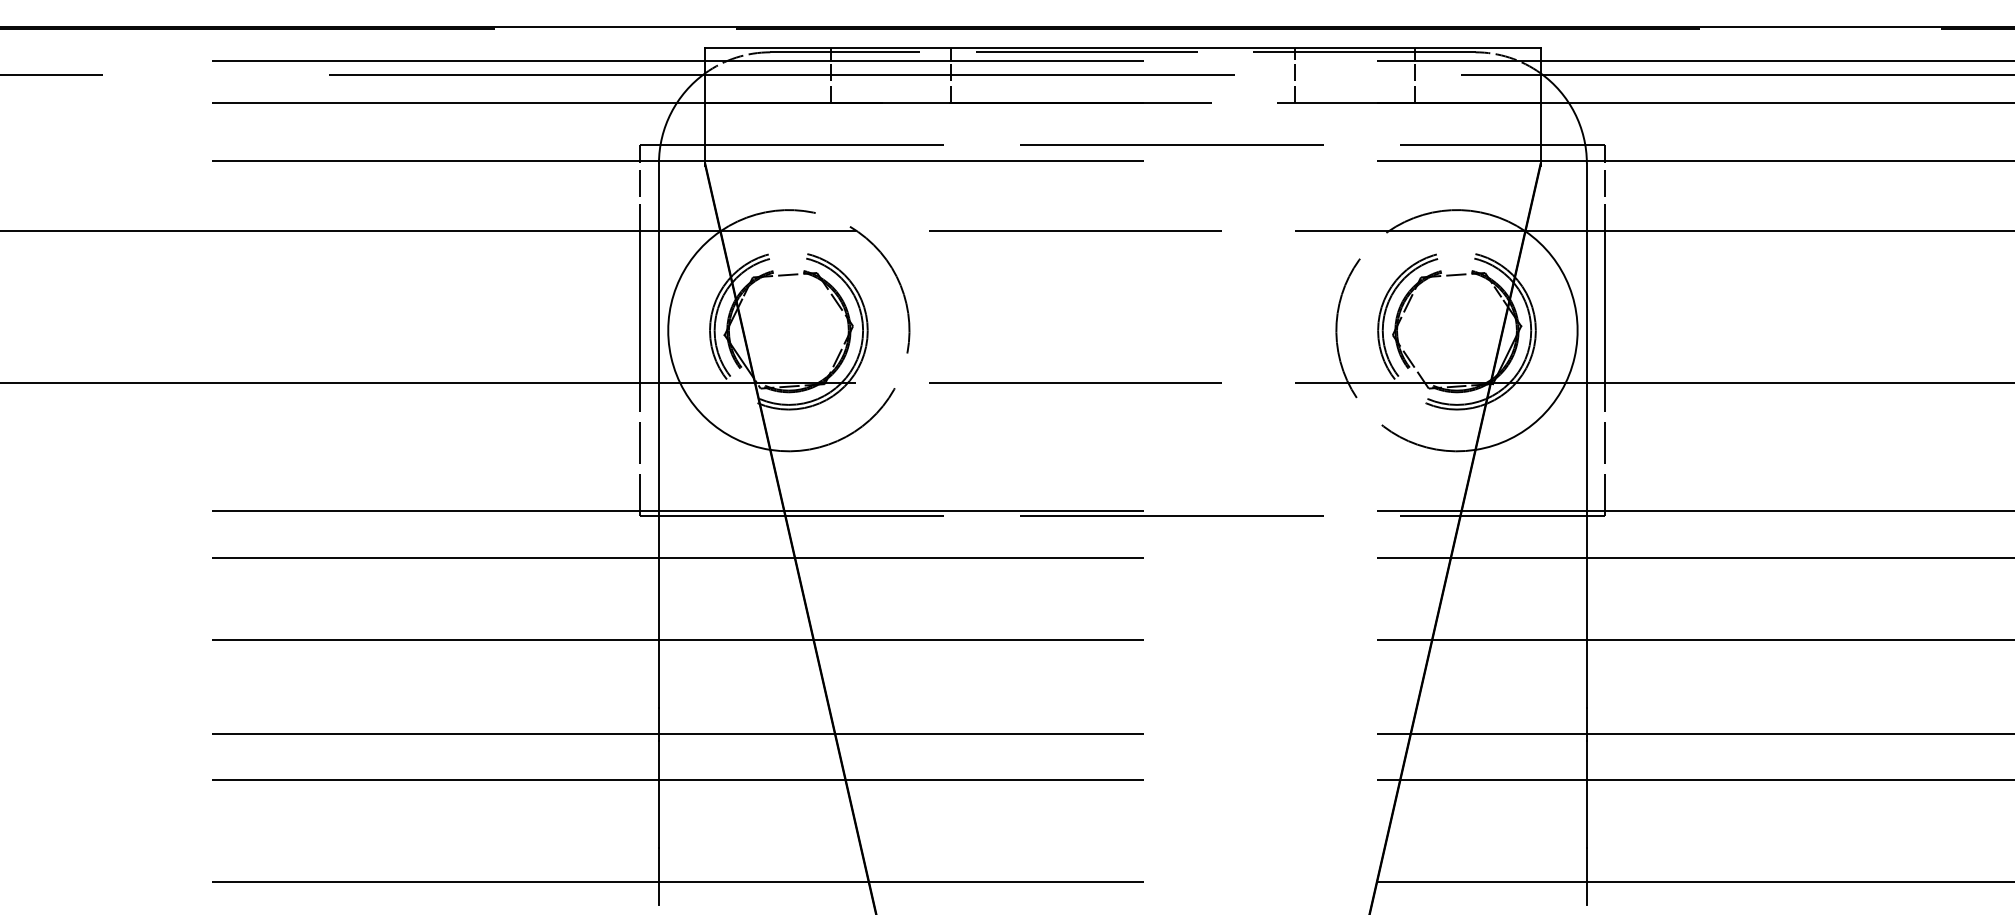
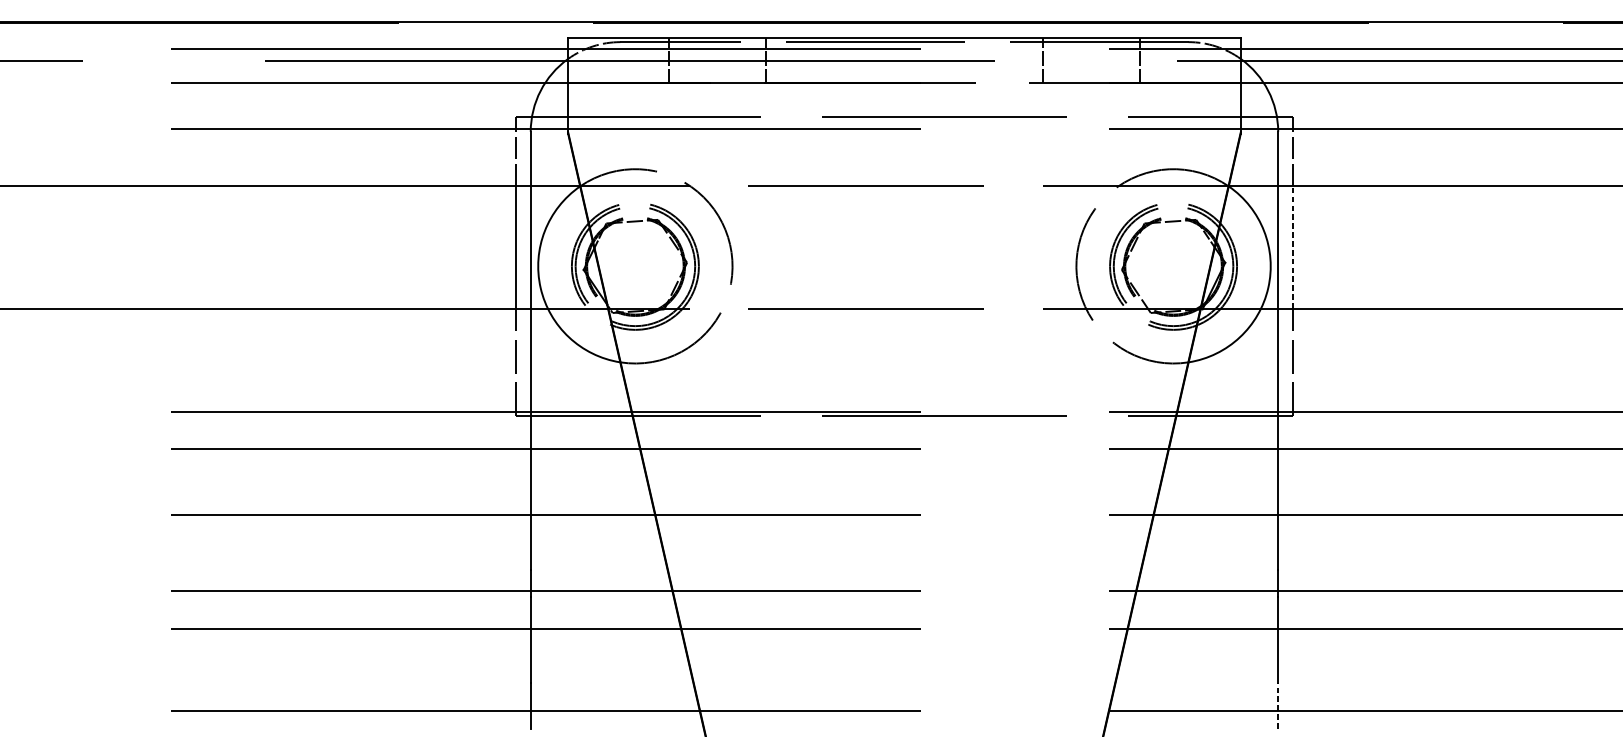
line: (1605, 306) -> (1293, 246), solid -> dashed
line: (1586, 875) -> (1277, 705), solid -> dashed

